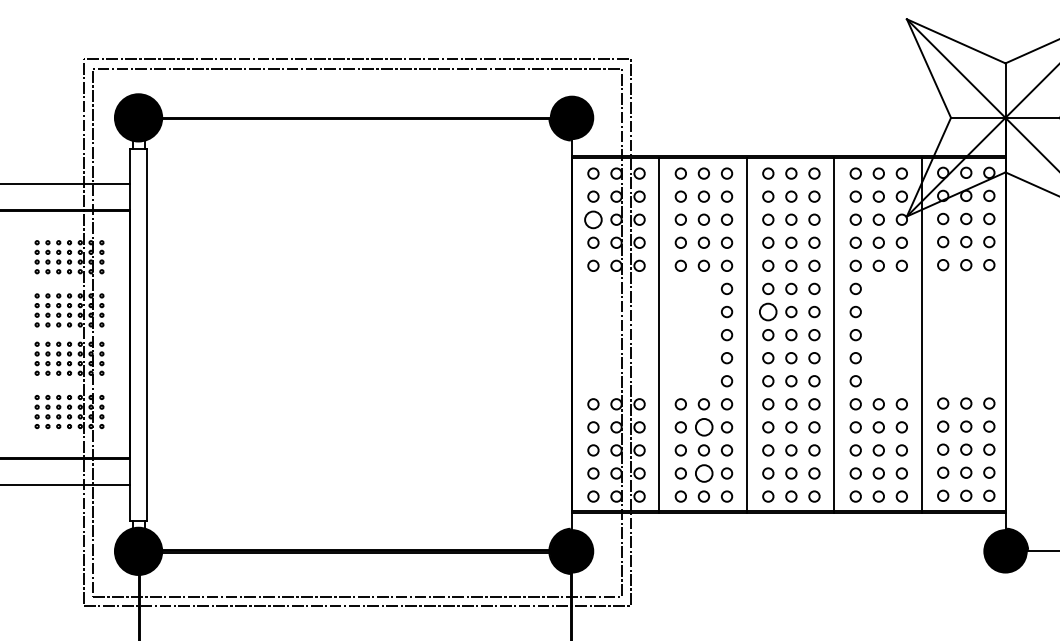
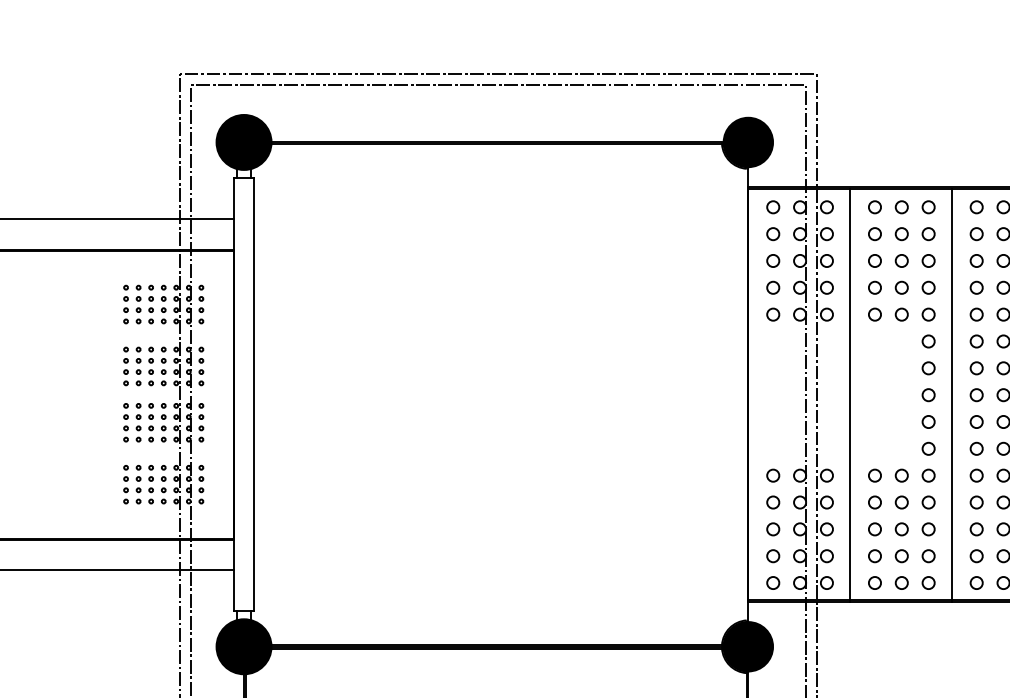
circle: (593, 219) -> (773, 260), size x0.62
circle: (768, 311) -> (976, 367), size x0.62
circle: (703, 427) -> (901, 502), size x0.62
circle: (703, 473) -> (901, 556), size x0.62

